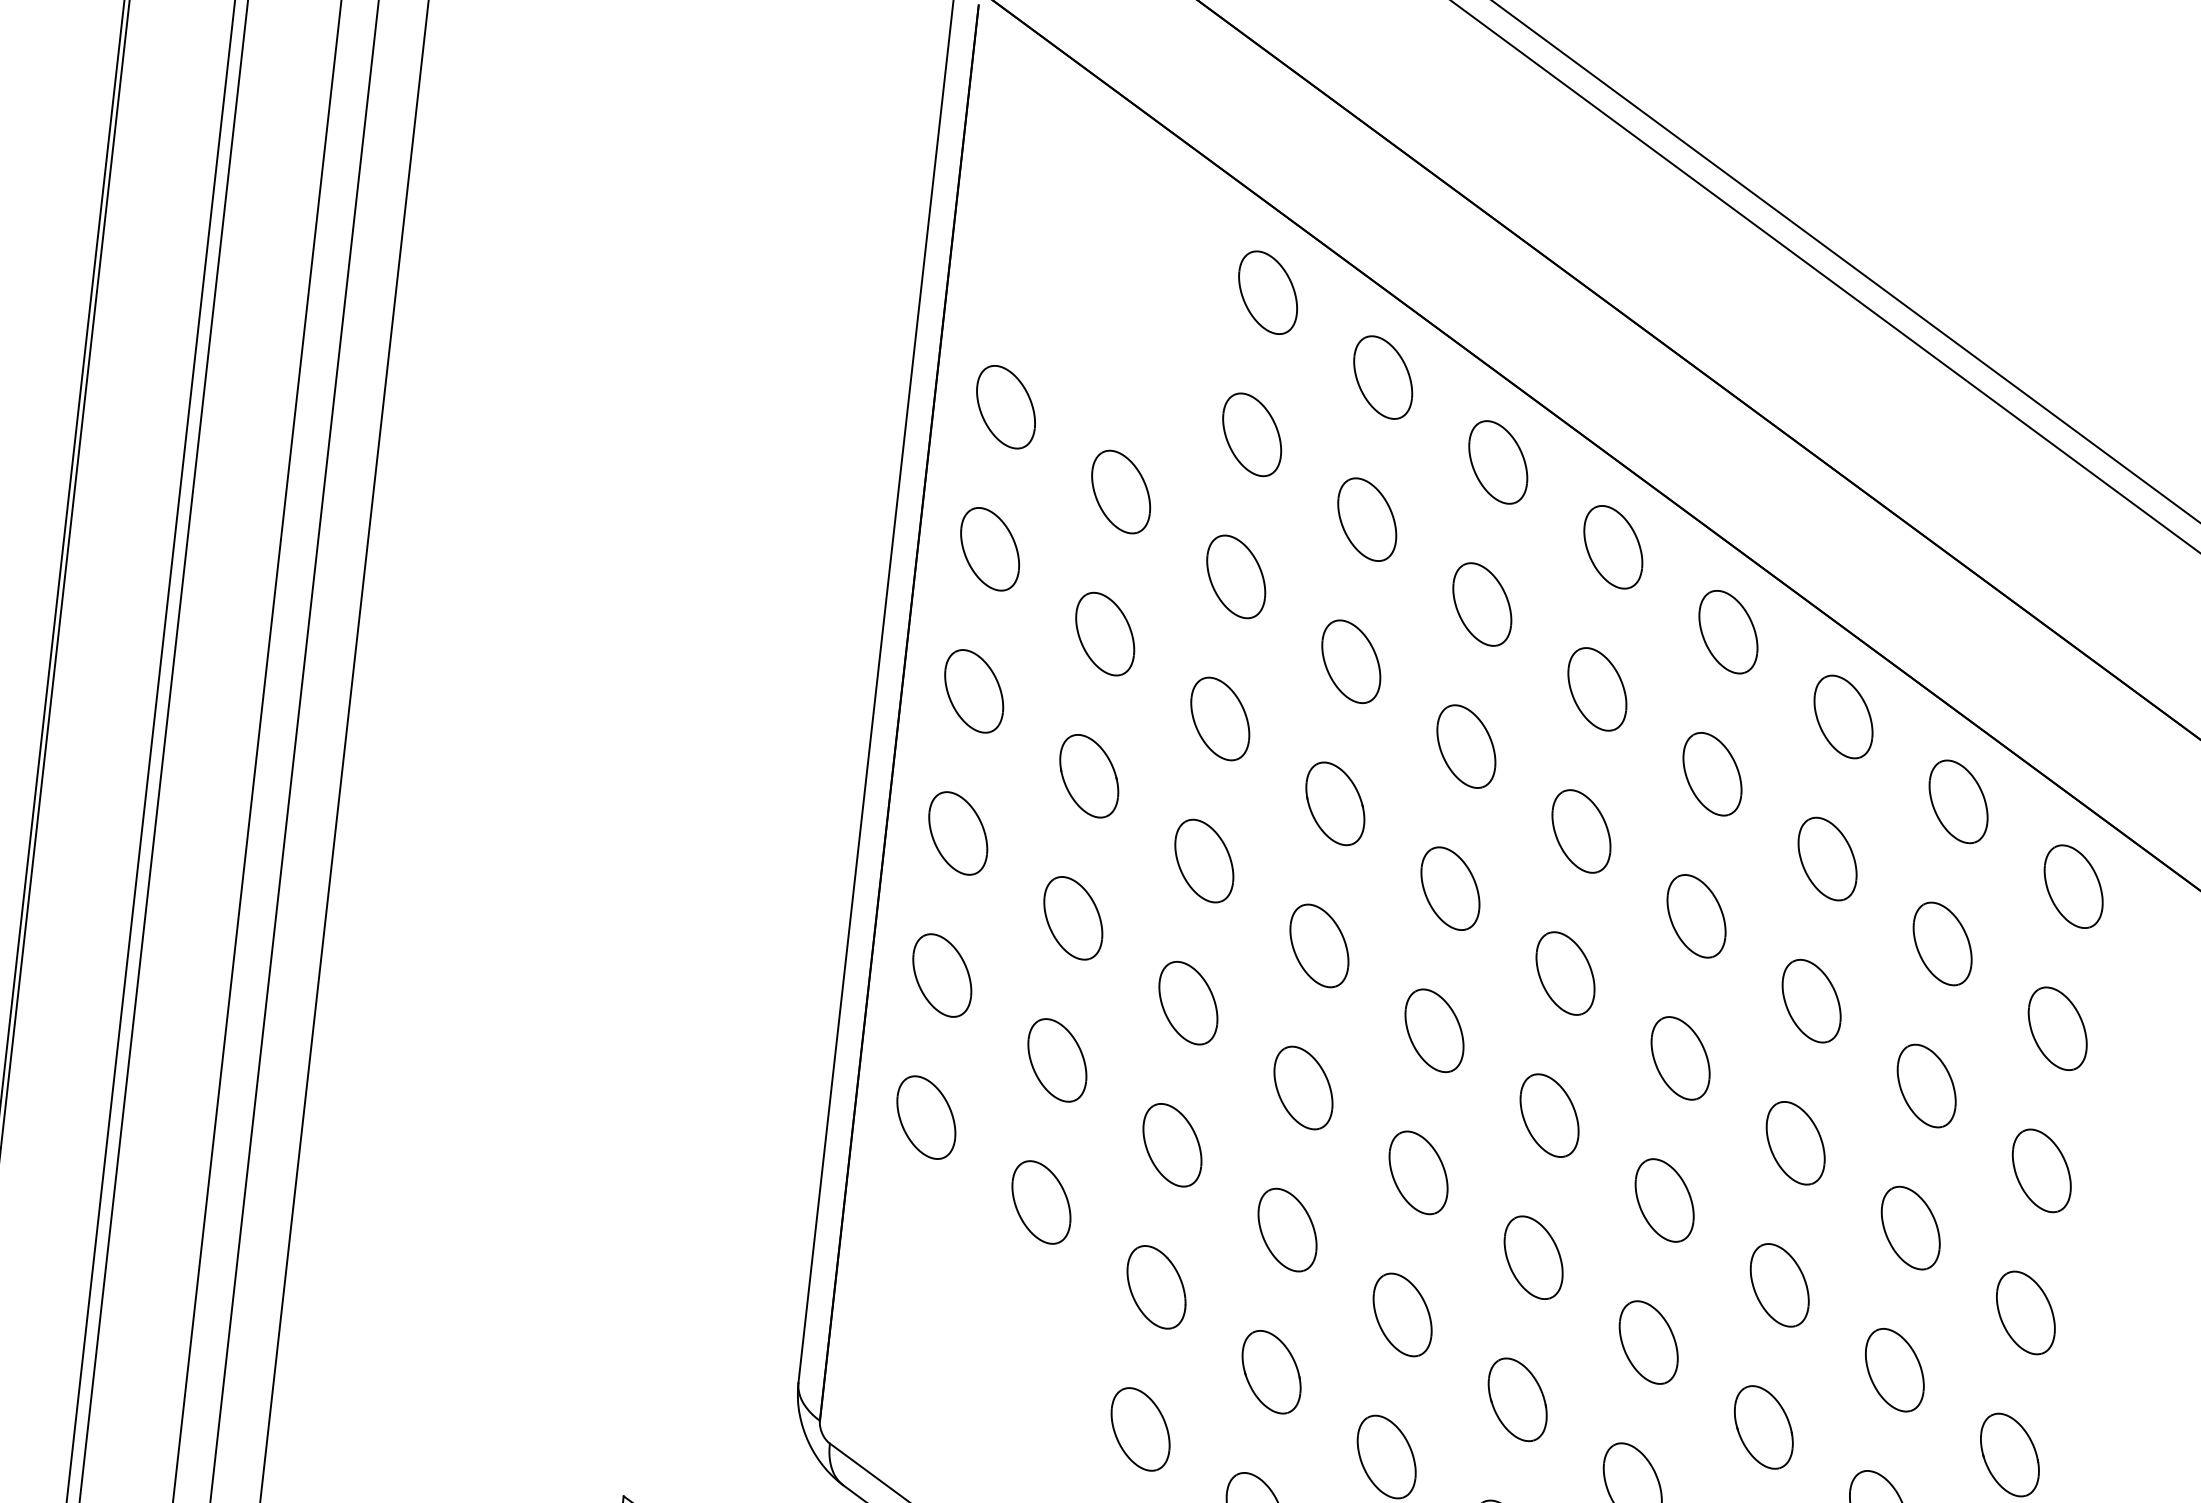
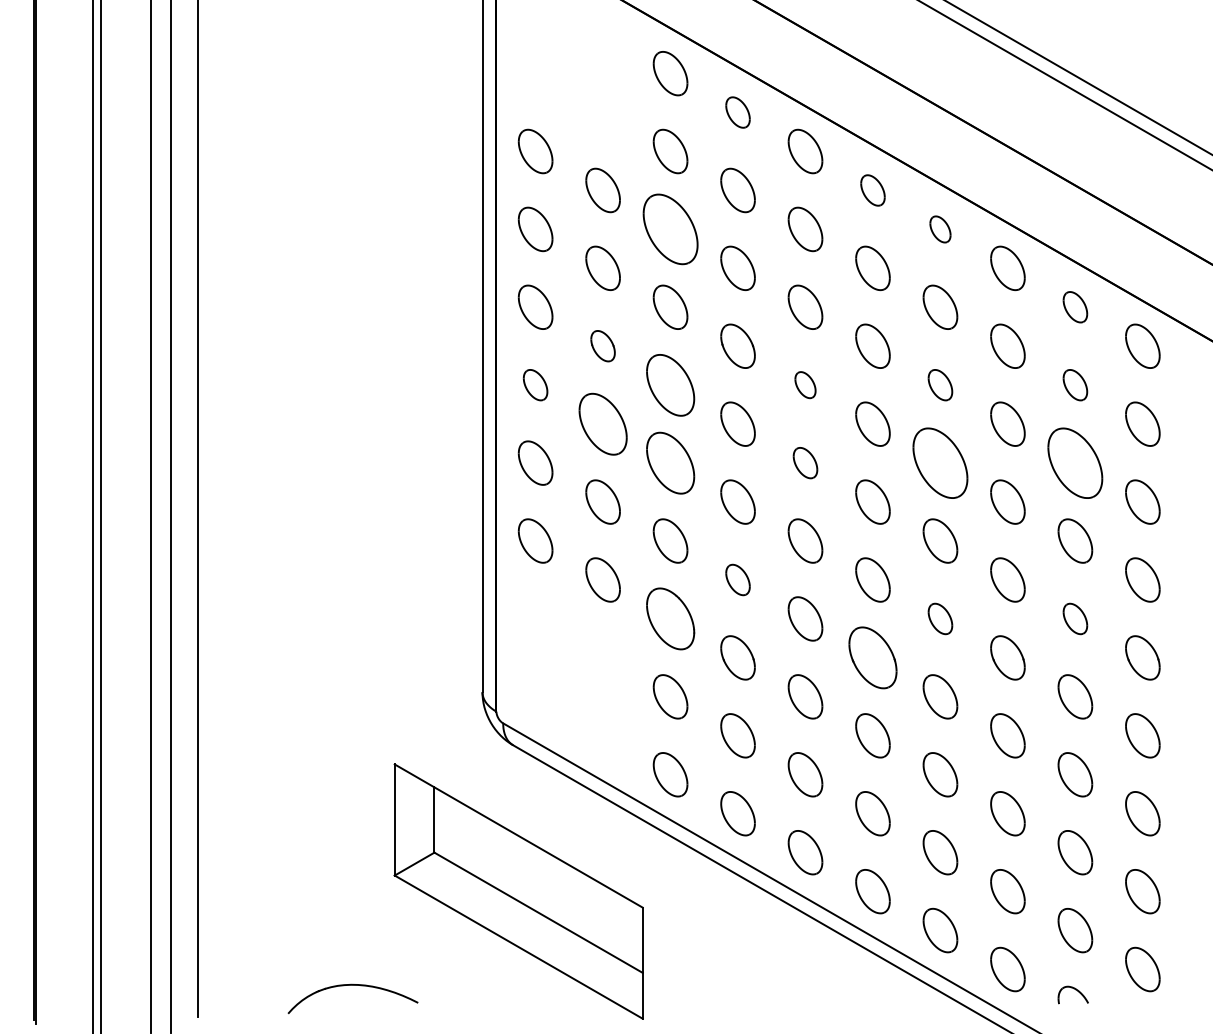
part: (1382, 377) -> (737, 112), size x0.7
part: (1612, 547) -> (872, 190), size x0.7
part: (1236, 577) -> (670, 229), size x1.6
part: (1728, 632) -> (940, 229), size x0.6
part: (1088, 774) -> (602, 345), size x0.7
part: (1958, 800) -> (1075, 306), size x0.7
part: (958, 832) -> (535, 384), size x0.7
part: (1204, 859) -> (670, 384), size x1.4
part: (1450, 887) -> (805, 384), size x0.6
part: (1696, 914) -> (940, 384), size x0.7
part: (1072, 916) -> (602, 423), size x1.4
part: (1943, 942) -> (1075, 384), size x0.7
part: (1188, 1001) -> (670, 462), size x1.4
part: (1434, 1029) -> (805, 462), size x0.7
part: (1680, 1057) -> (940, 462), size x1.6
part: (1927, 1084) -> (1075, 462), size x1.6
part: (1286, 1229) -> (737, 579), size x0.7
part: (1156, 1286) -> (670, 618), size x1.4
part: (1648, 1341) -> (940, 618), size x0.7
part: (1895, 1369) -> (1075, 618), size x0.7
part: (1516, 1398) -> (872, 657), size x1.4

